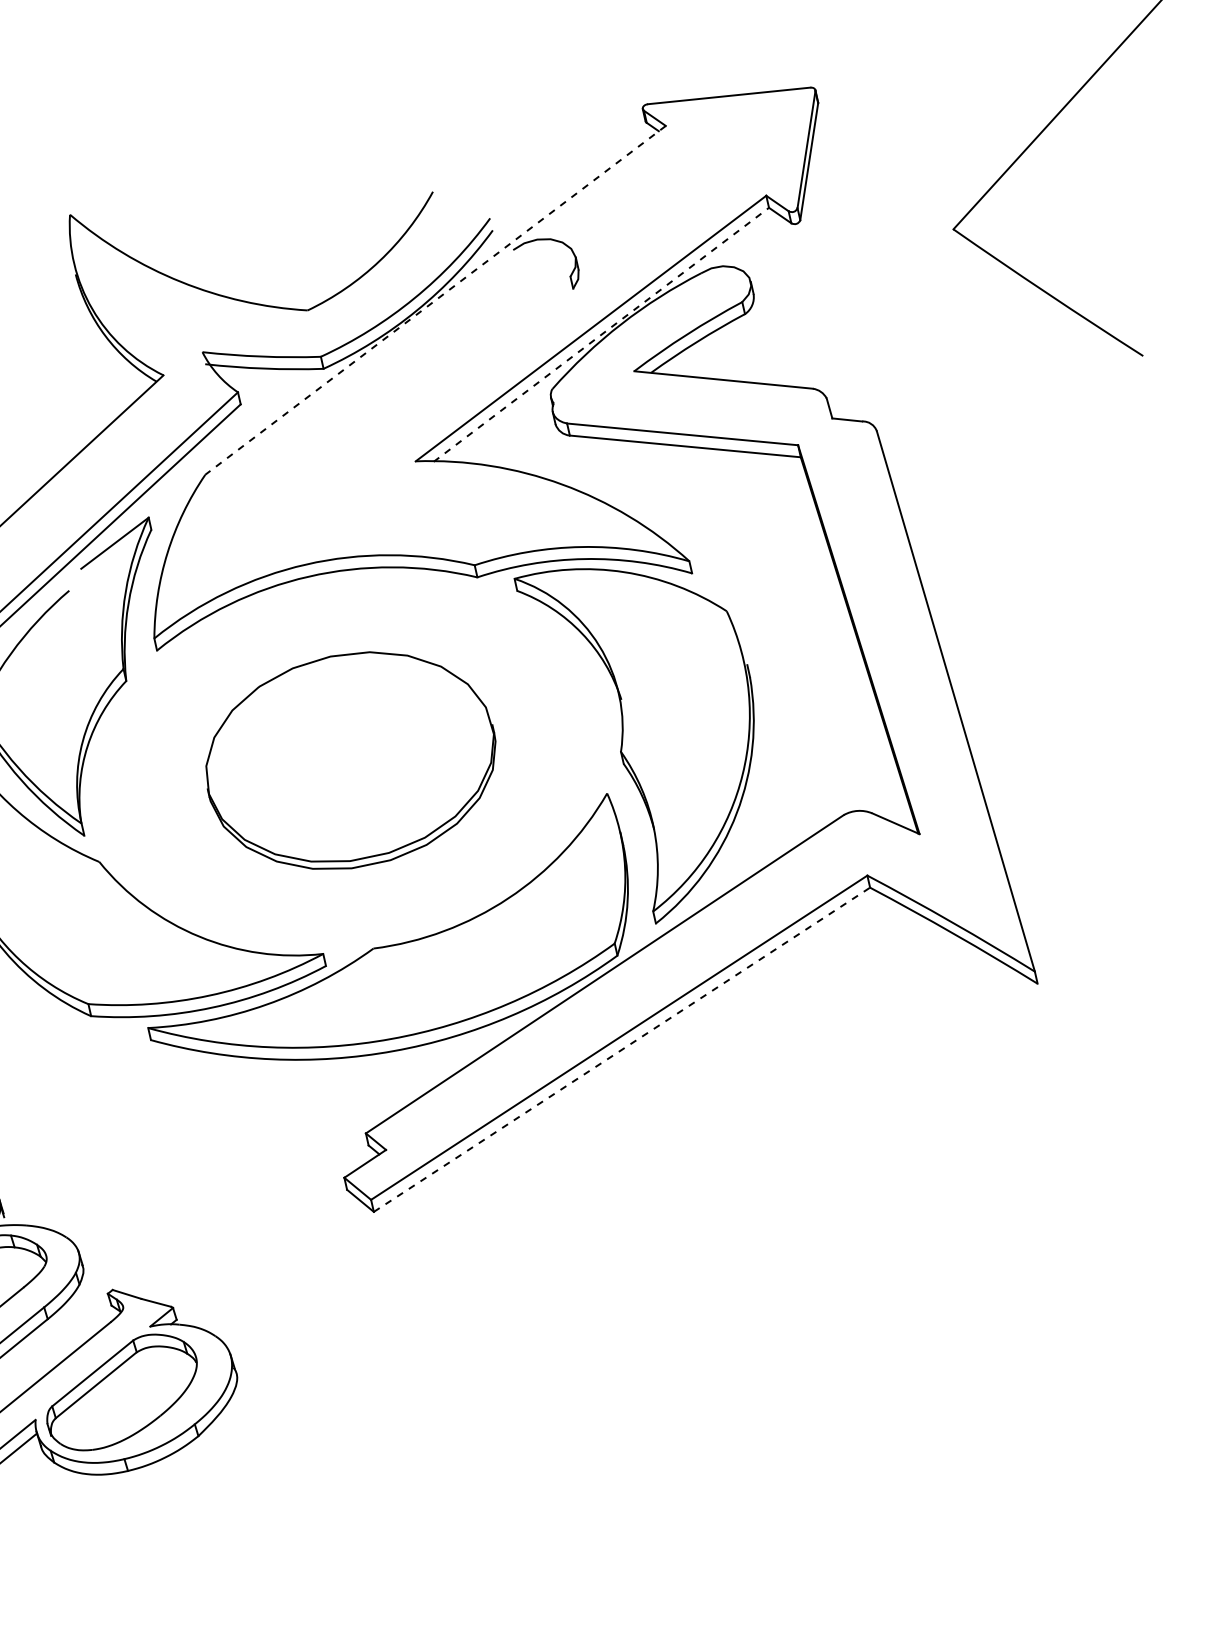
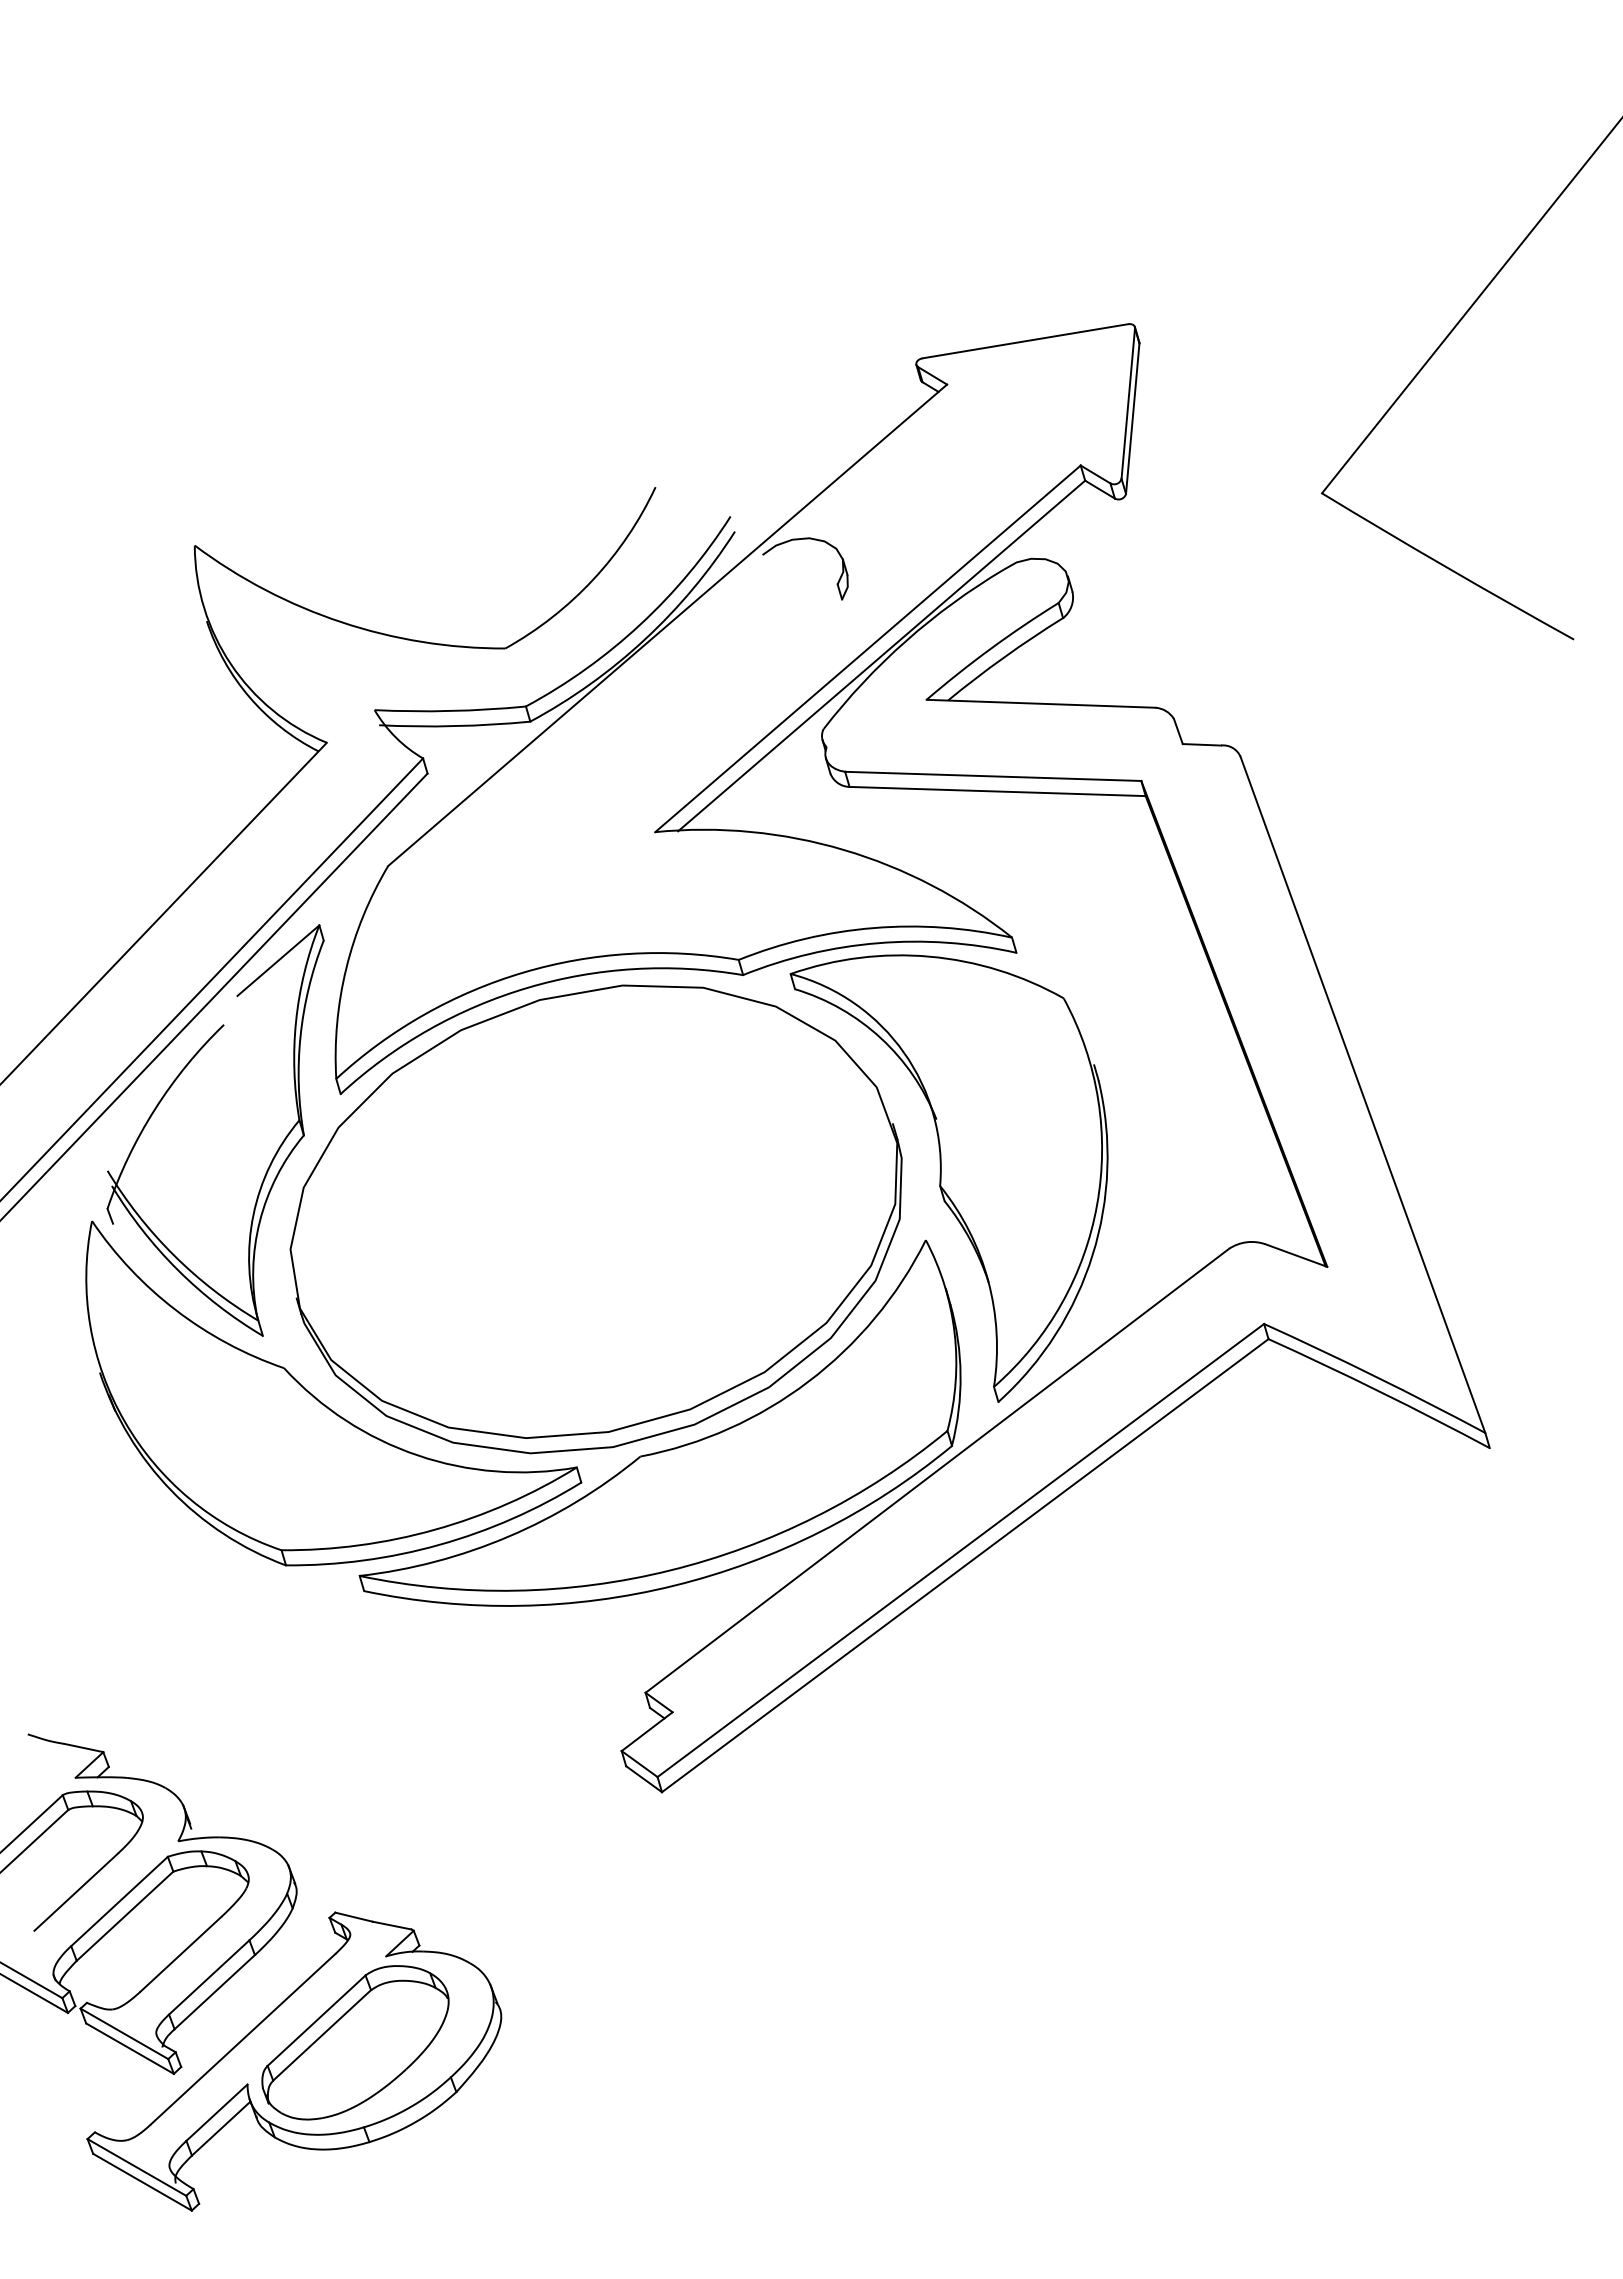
line: (435, 300) -> (667, 625), dashed -> solid
line: (601, 335) -> (881, 656), dashed -> solid
part: (350, 761) -> (595, 1219), size x1.67
line: (622, 1049) -> (965, 1565), dashed -> solid

